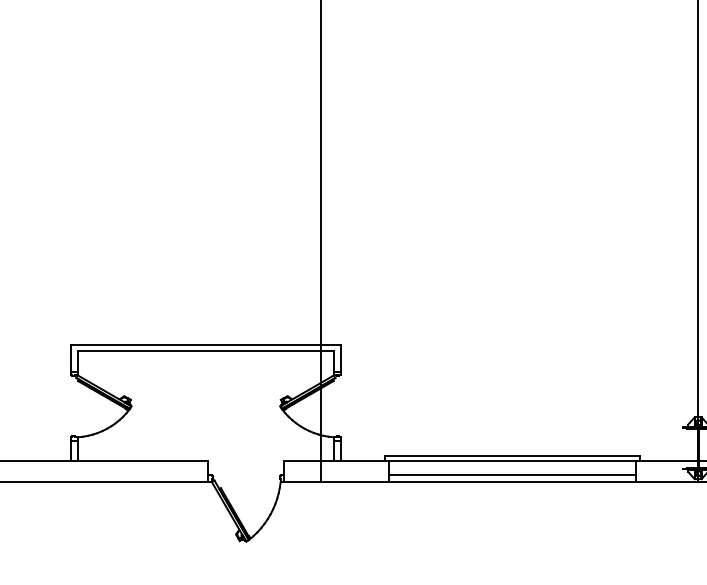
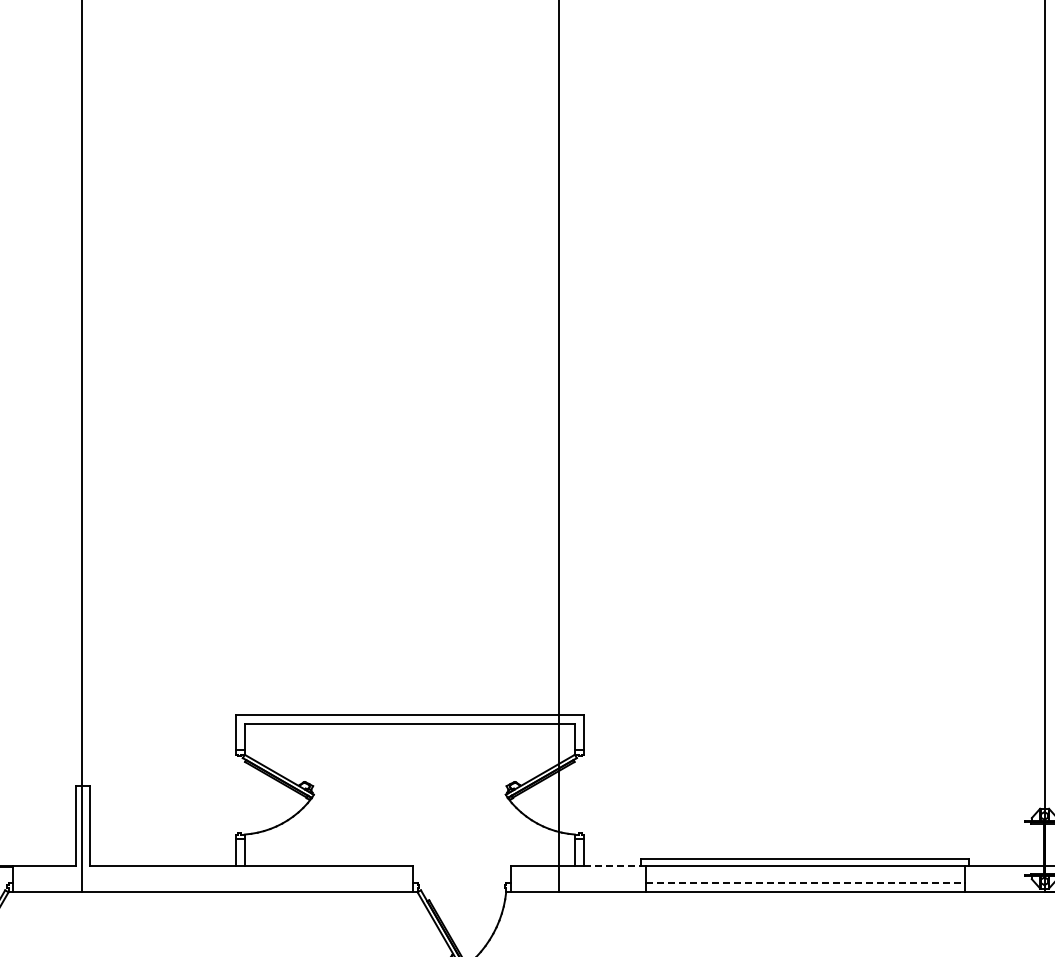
line: (363, 461) -> (612, 865), solid -> dashed
line: (512, 475) -> (805, 883), solid -> dashed

